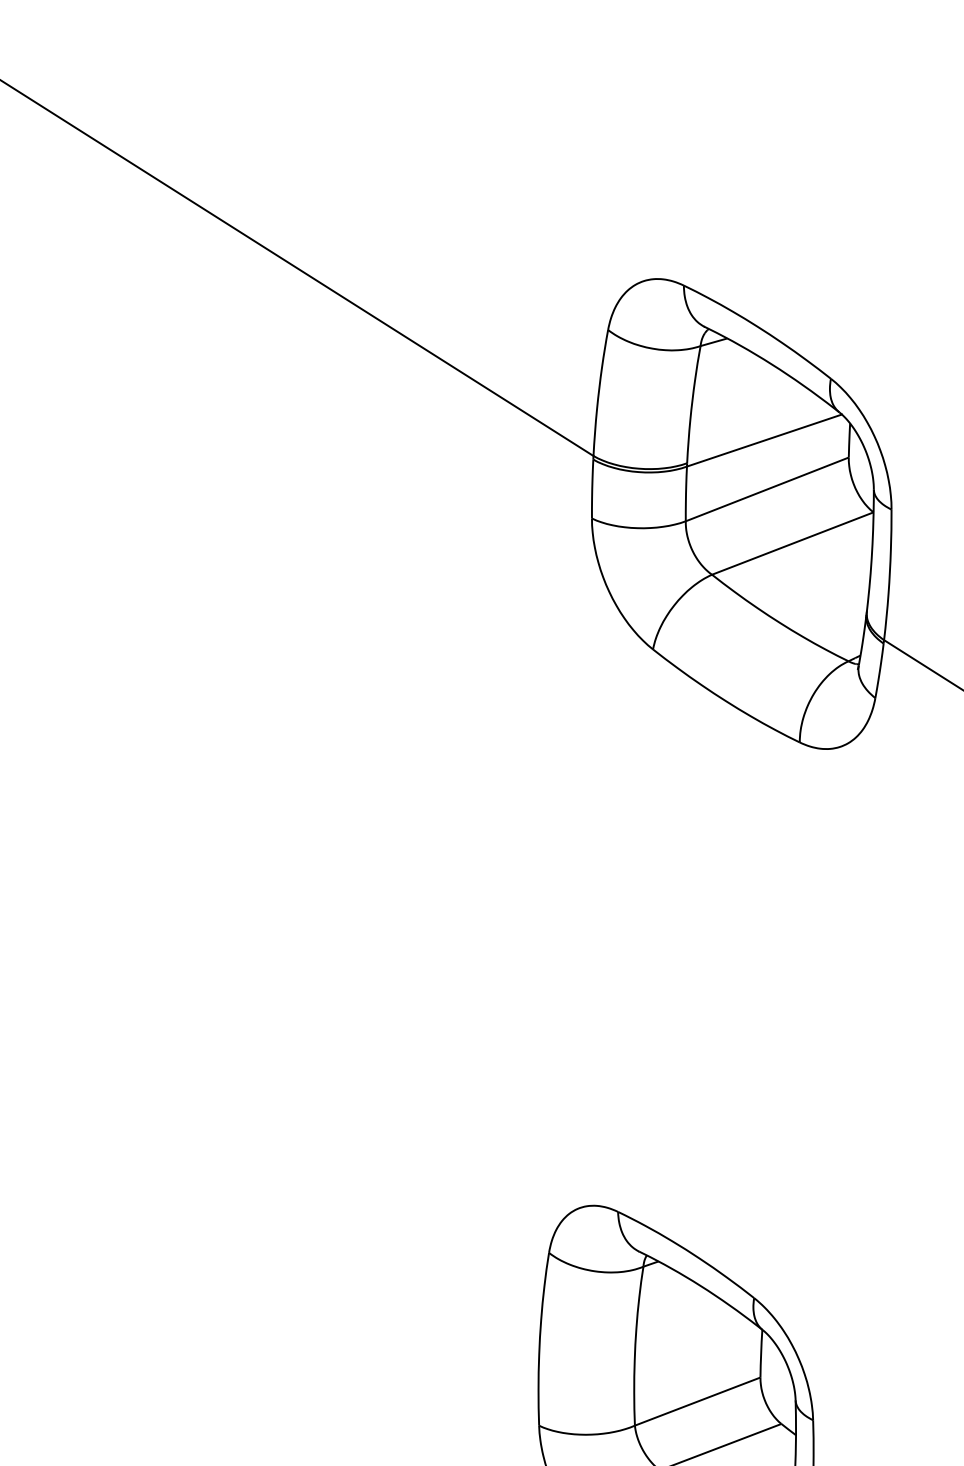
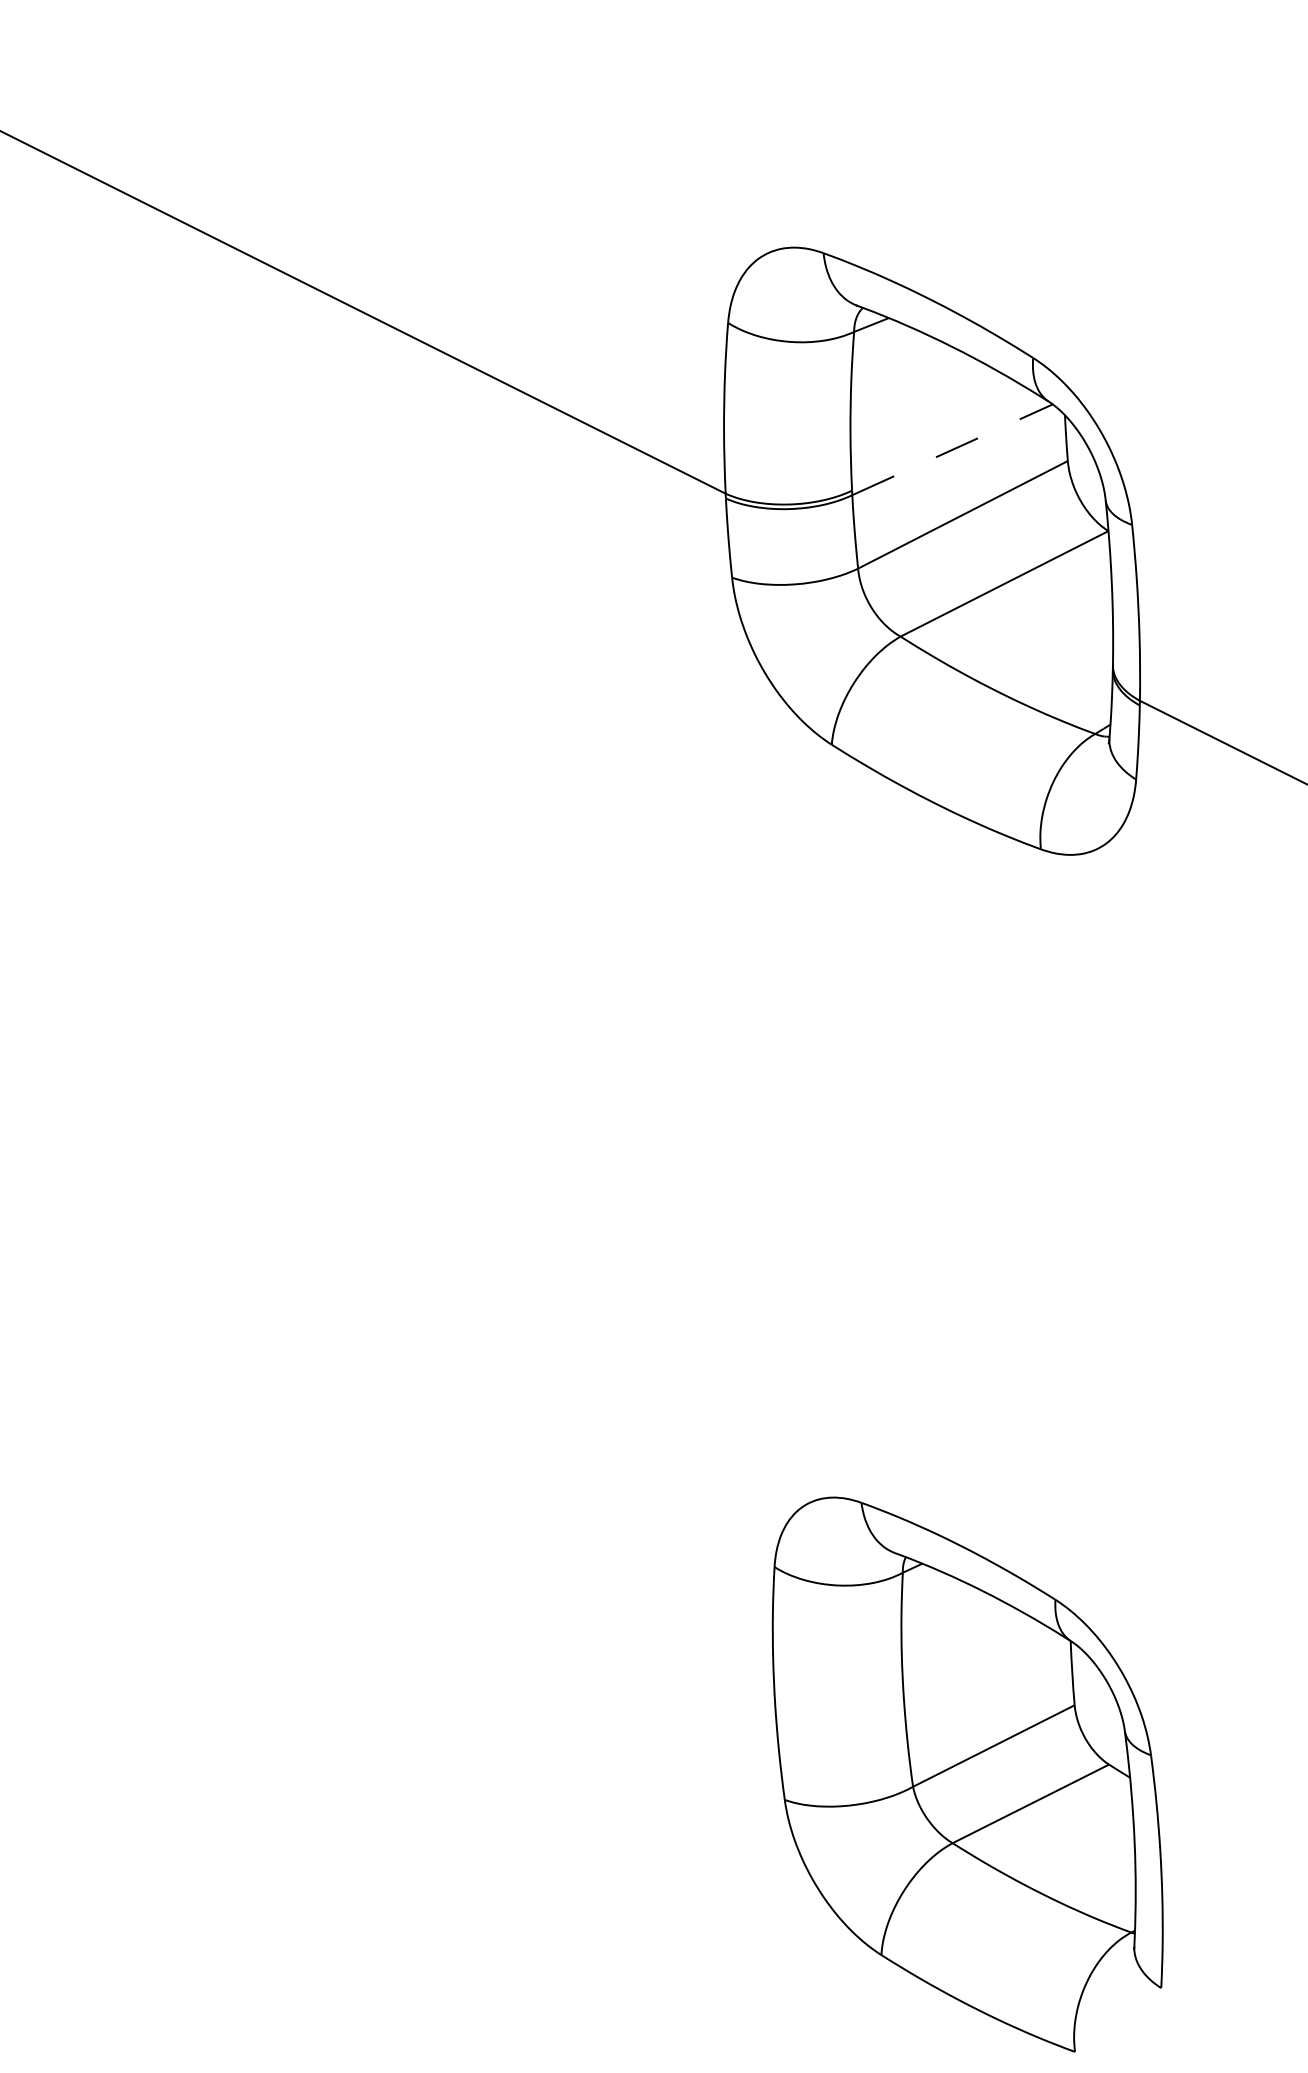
line: (765, 440) -> (953, 449), solid -> dashed

